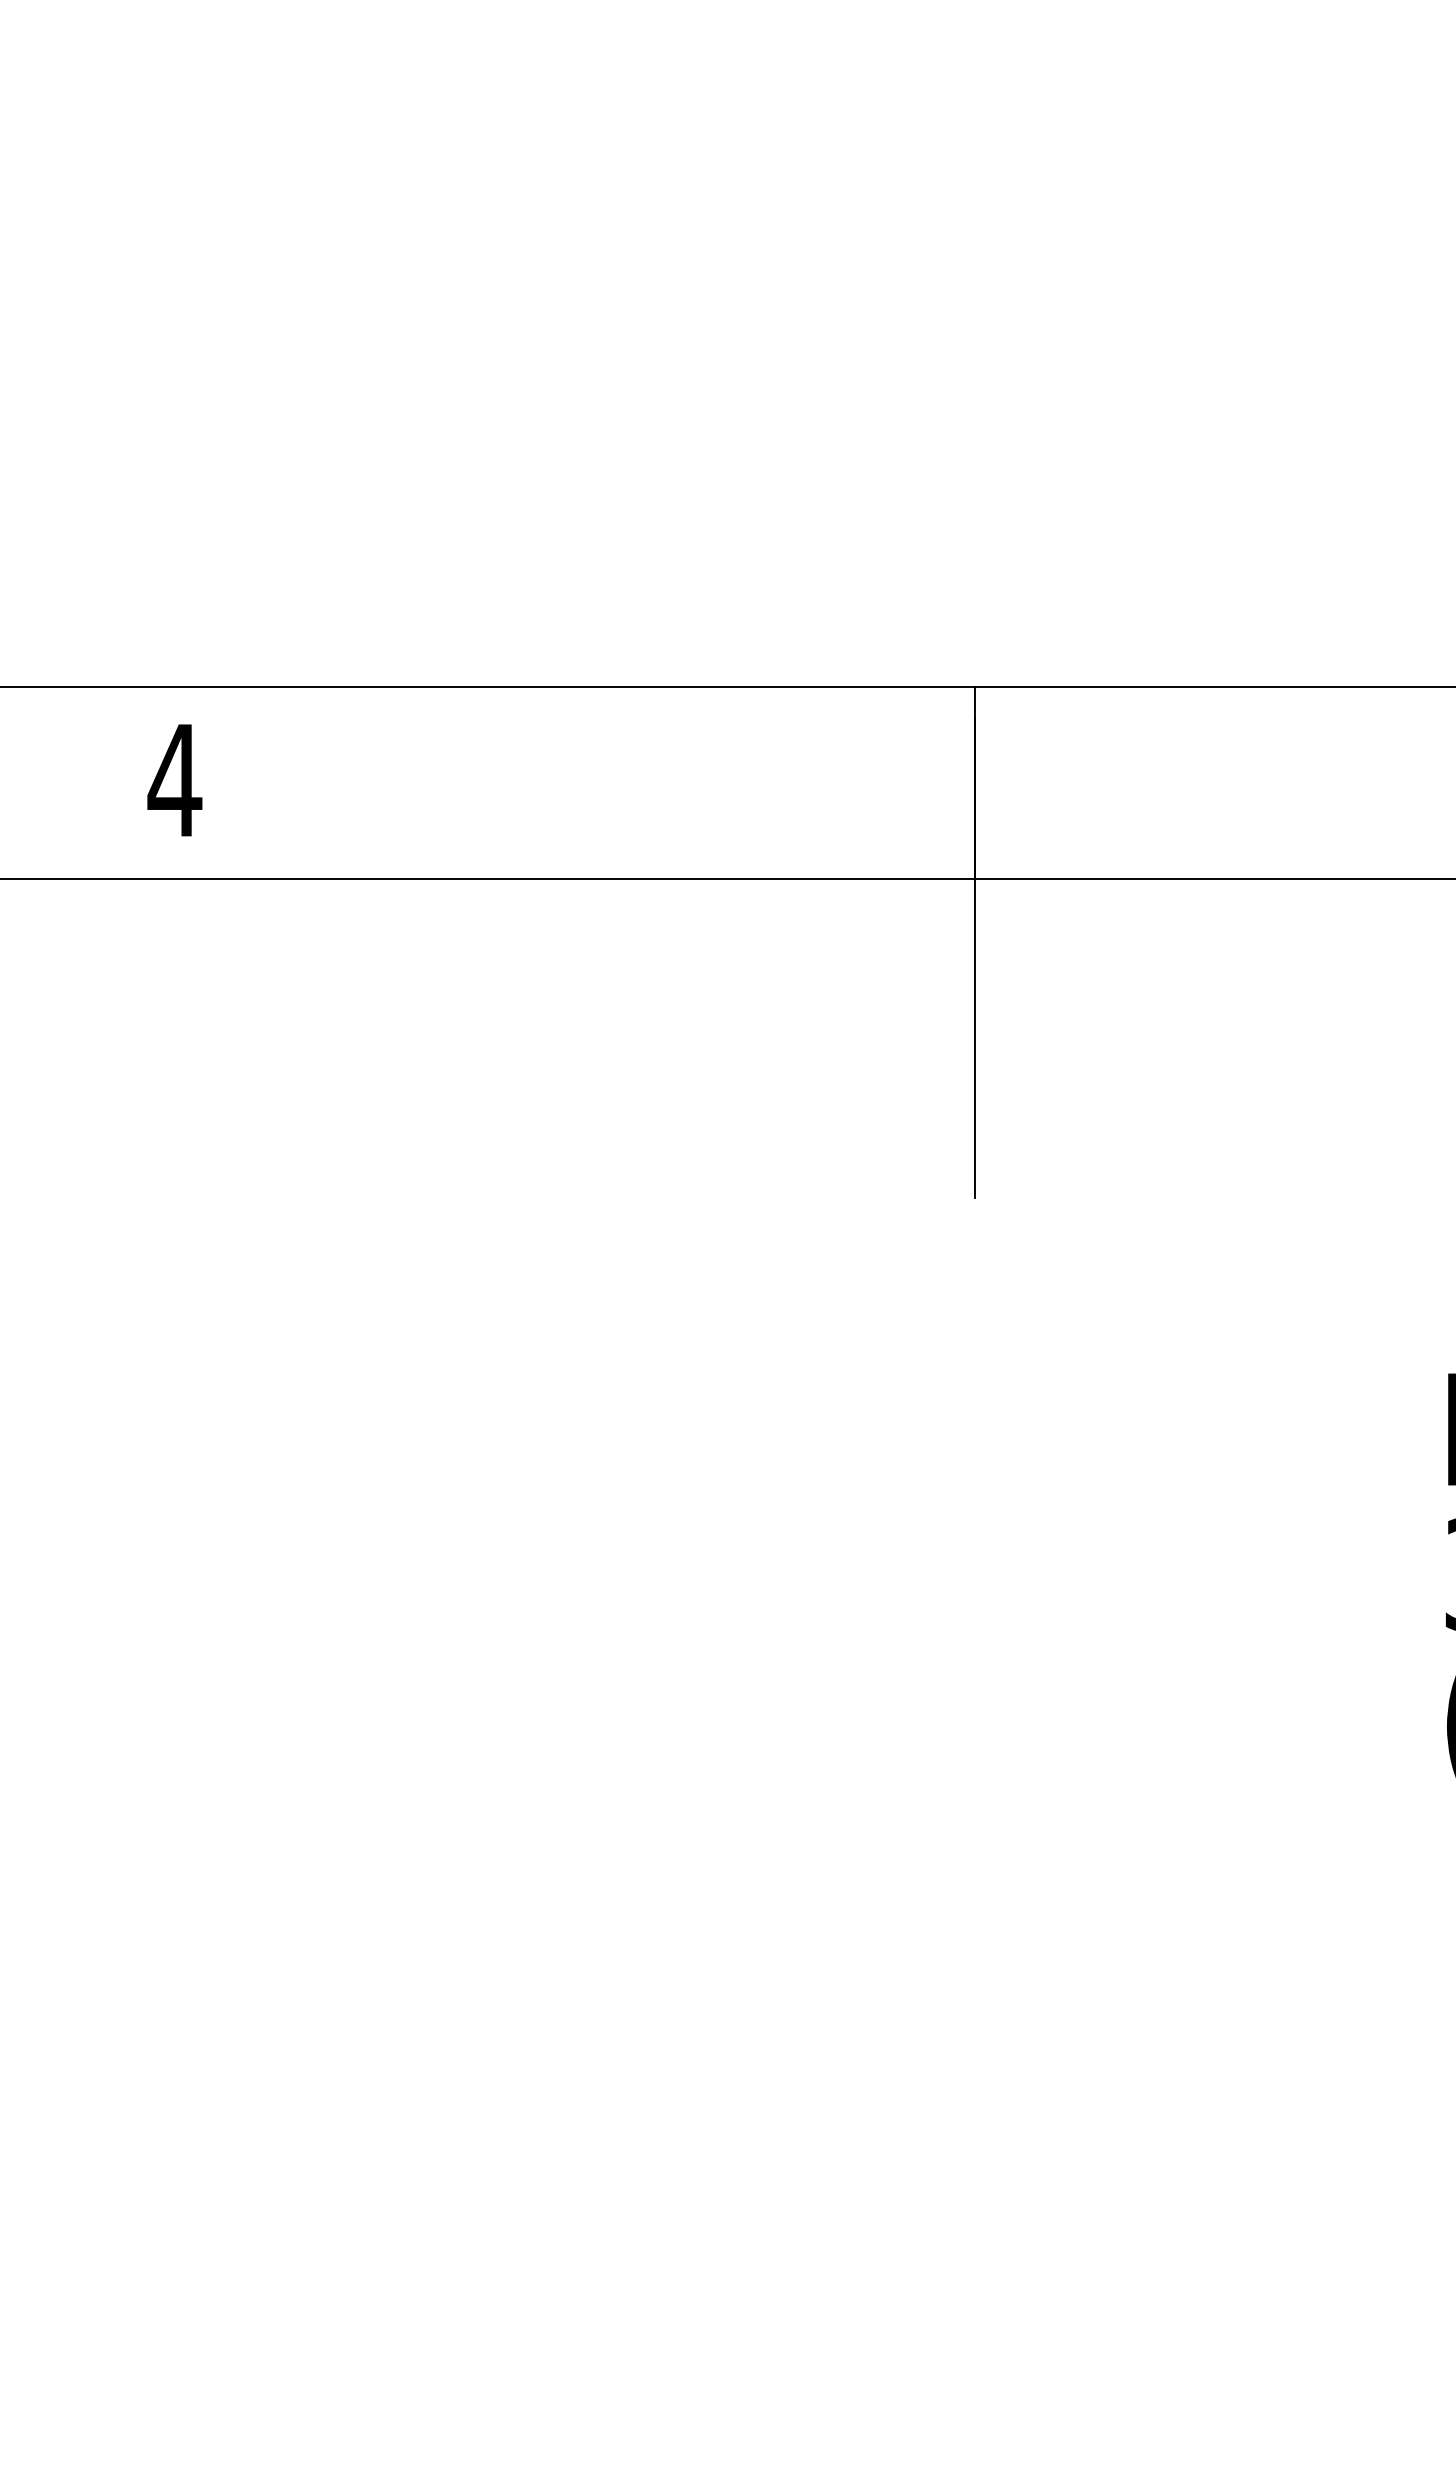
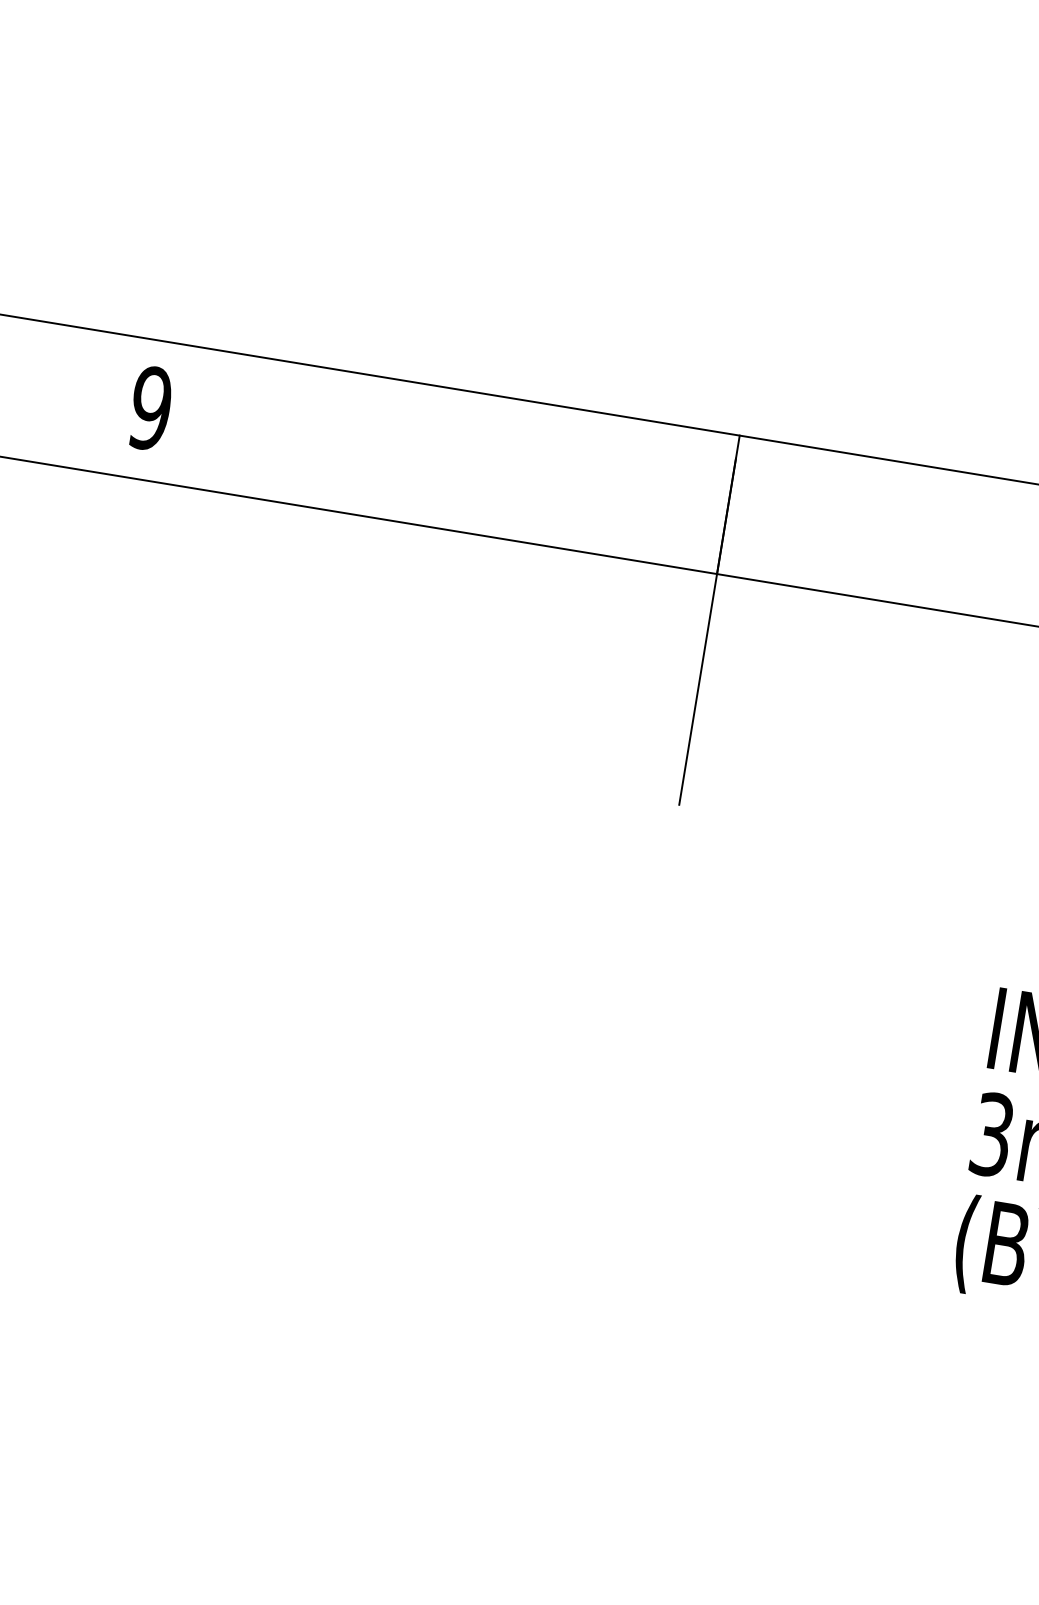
text: (174, 780) -> (150, 408), 4 -> 9

